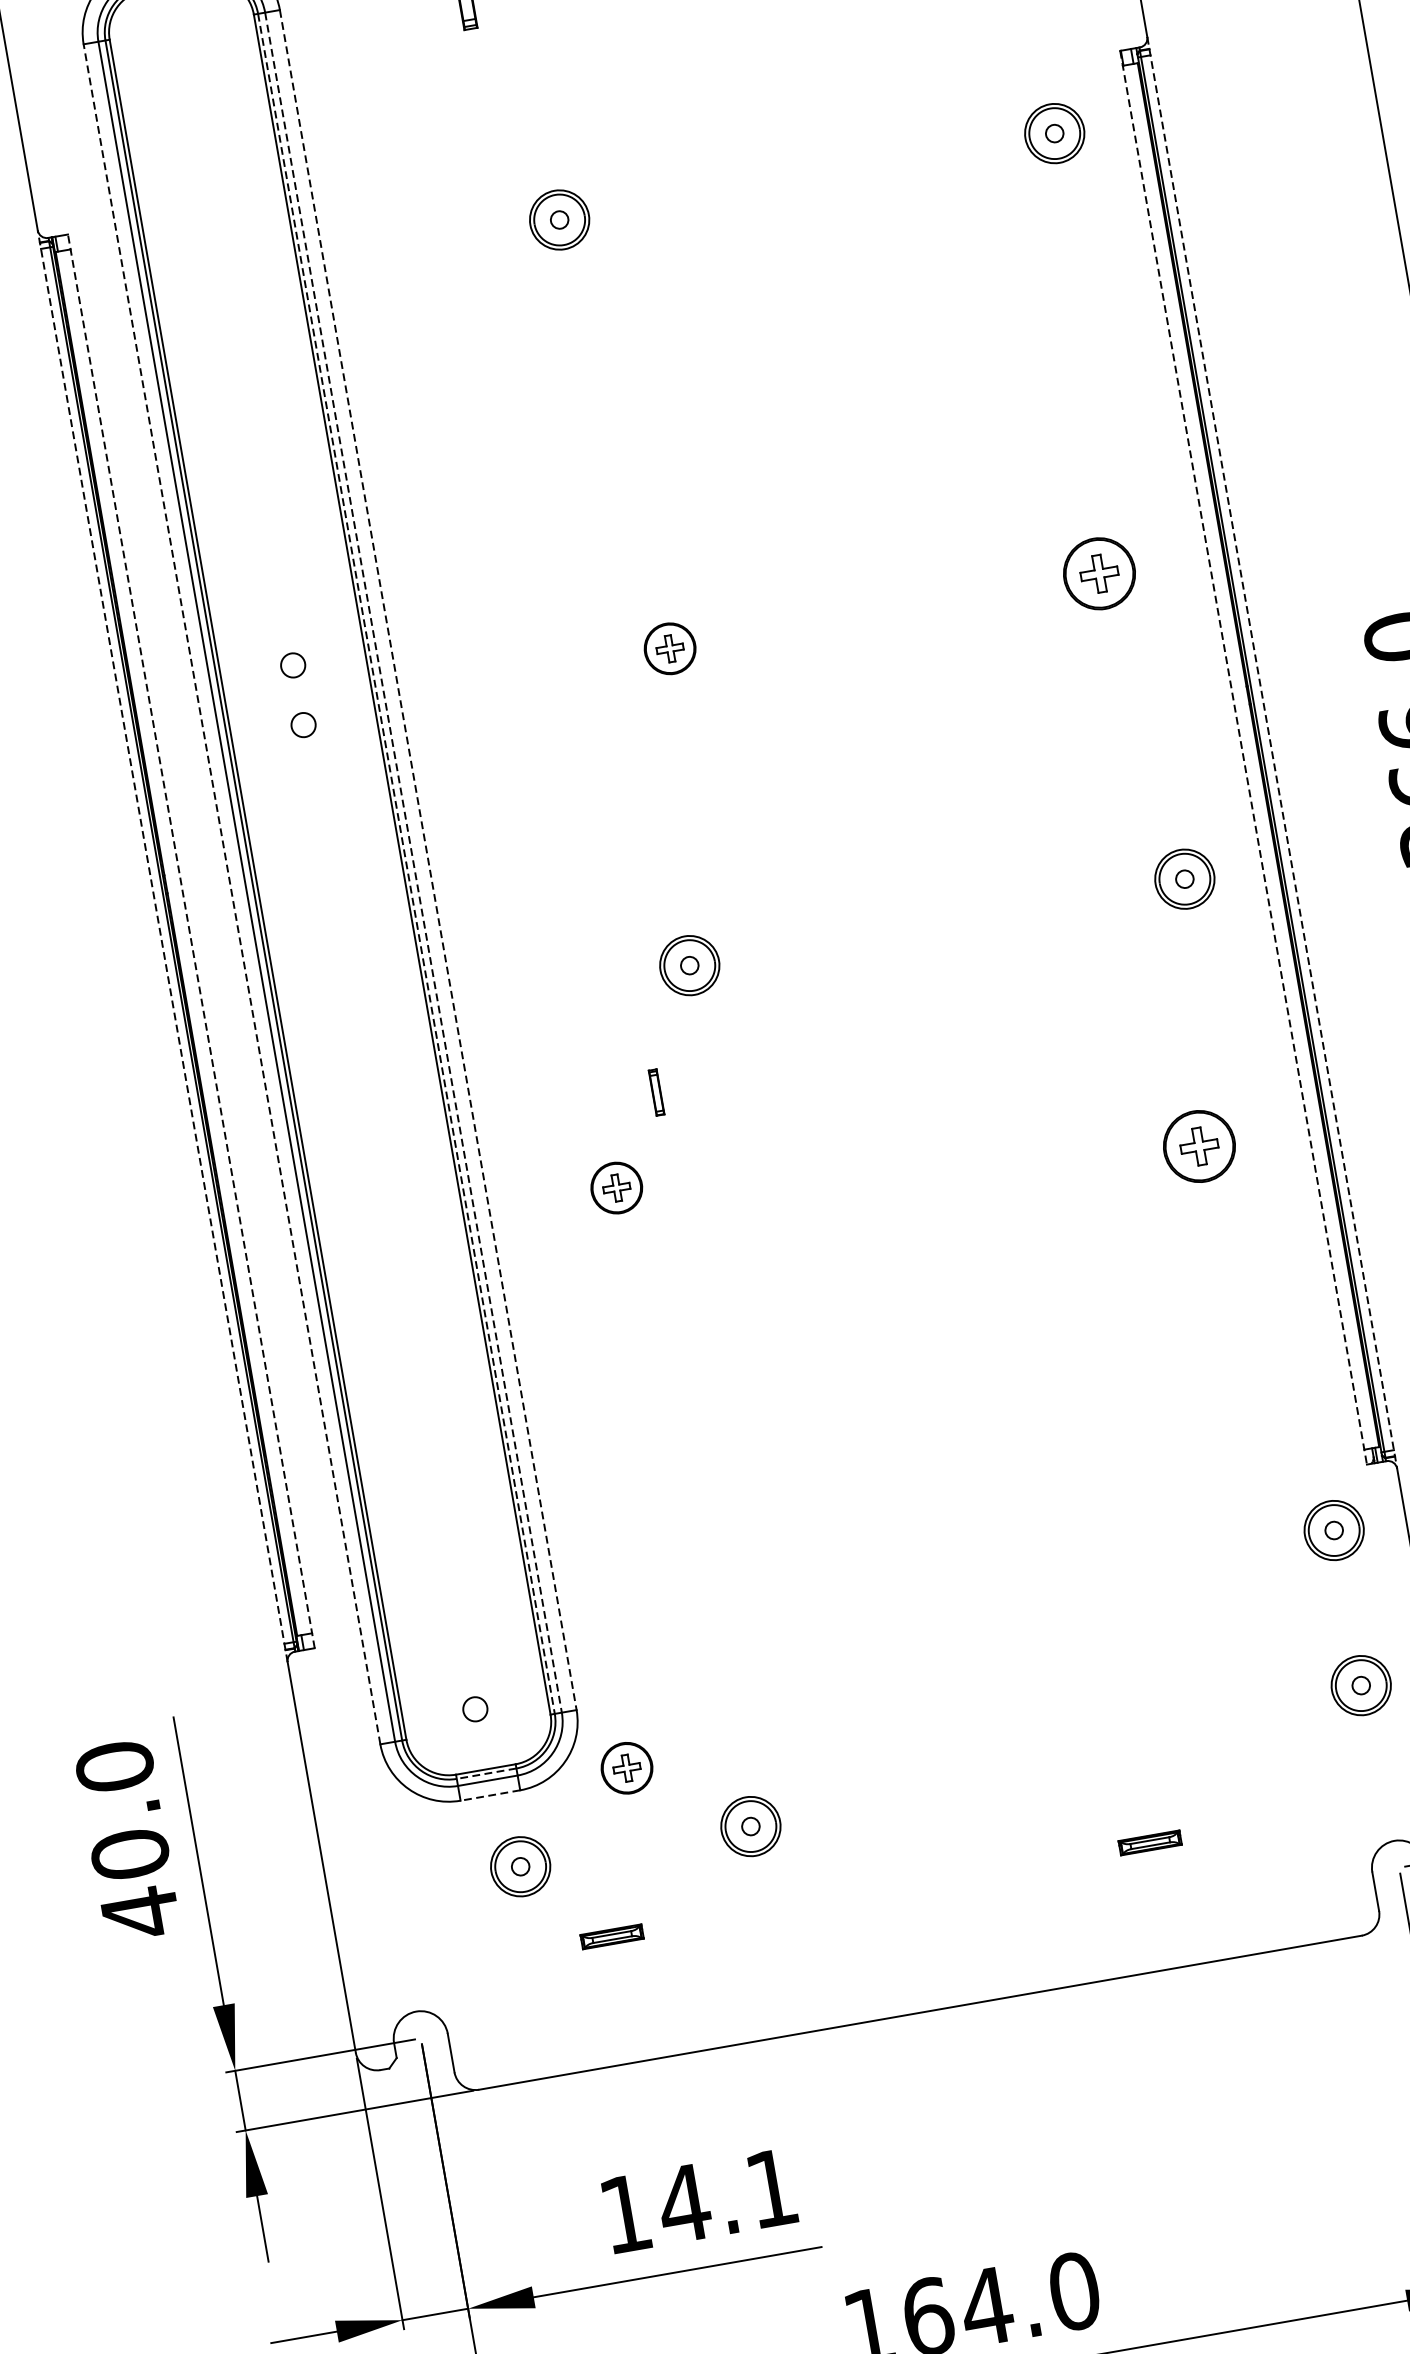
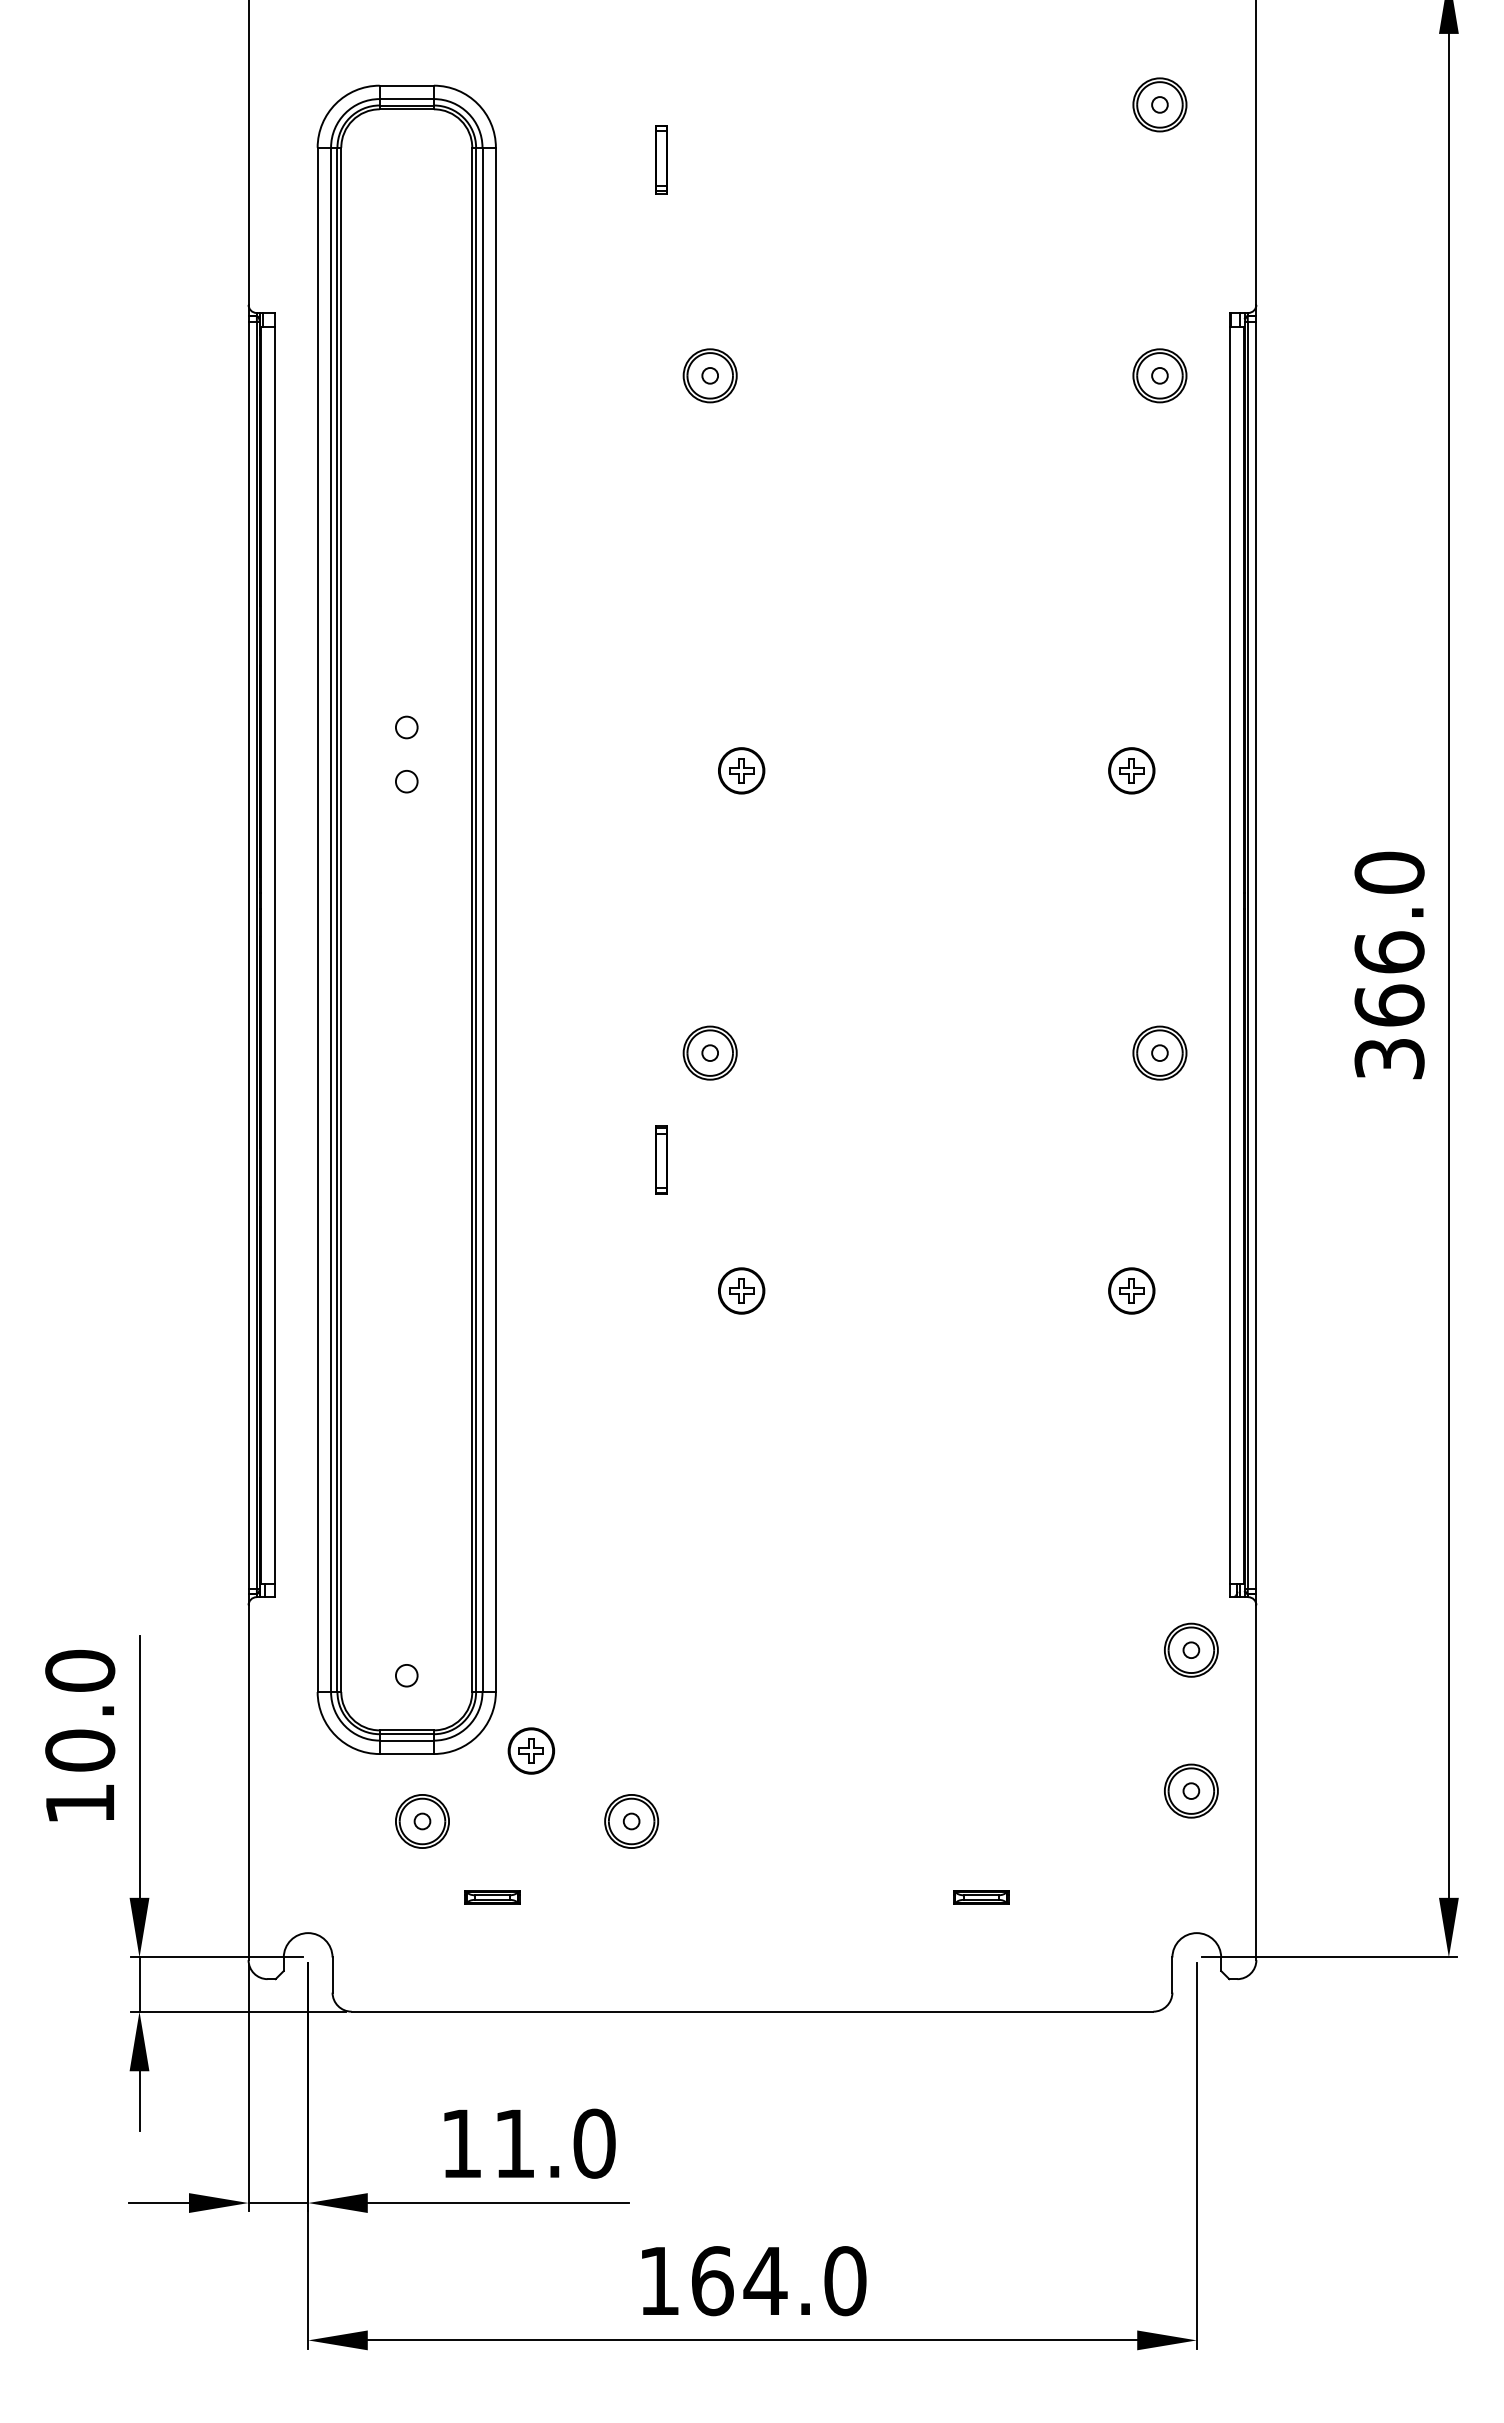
part: (1099, 573) -> (1131, 770), size x0.71
line: (1272, 753) -> (1256, 955), dashed -> solid
line: (1243, 758) -> (1230, 955), dashed -> solid
line: (427, 860) -> (495, 920), dashed -> solid
line: (413, 863) -> (482, 920), dashed -> solid
line: (407, 864) -> (476, 920), dashed -> solid
line: (231, 893) -> (317, 919), dashed -> solid
line: (191, 940) -> (274, 954), dashed -> solid
line: (162, 945) -> (248, 954), dashed -> solid
part: (656, 1092) -> (661, 1159), size x1.67
part: (1199, 1145) -> (1131, 1290), size x0.71
part: (616, 1187) -> (741, 1290), moved
line: (486, 1774) -> (406, 1734), dashed -> solid
line: (490, 1796) -> (406, 1754), dashed -> solid
text: (140, 1912) -> (80, 1803), 40.0 -> 10.0
text: (726, 2196) -> (553, 2143), 14.1 -> 11.0

